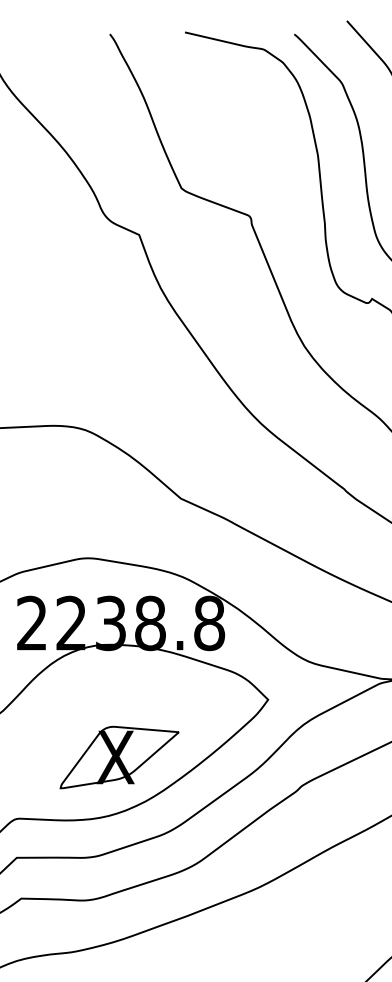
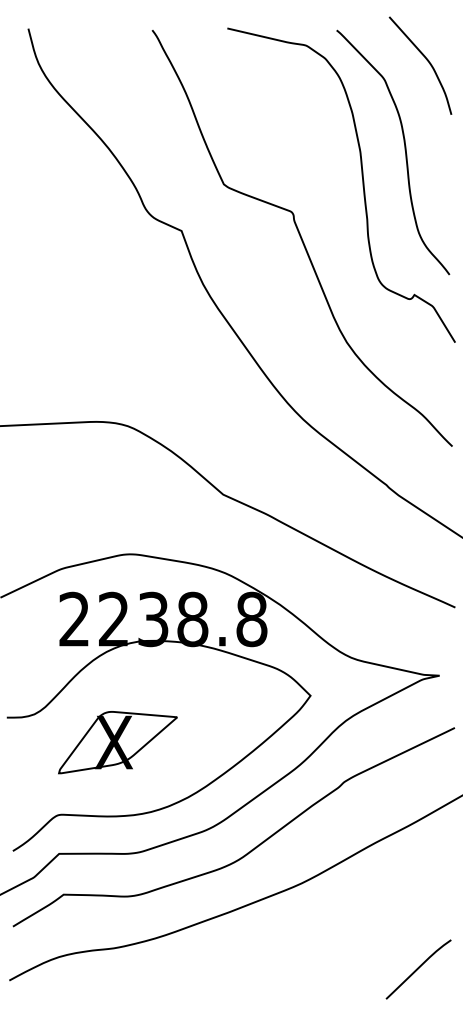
part: (119, 757) -> (117, 742), moved

